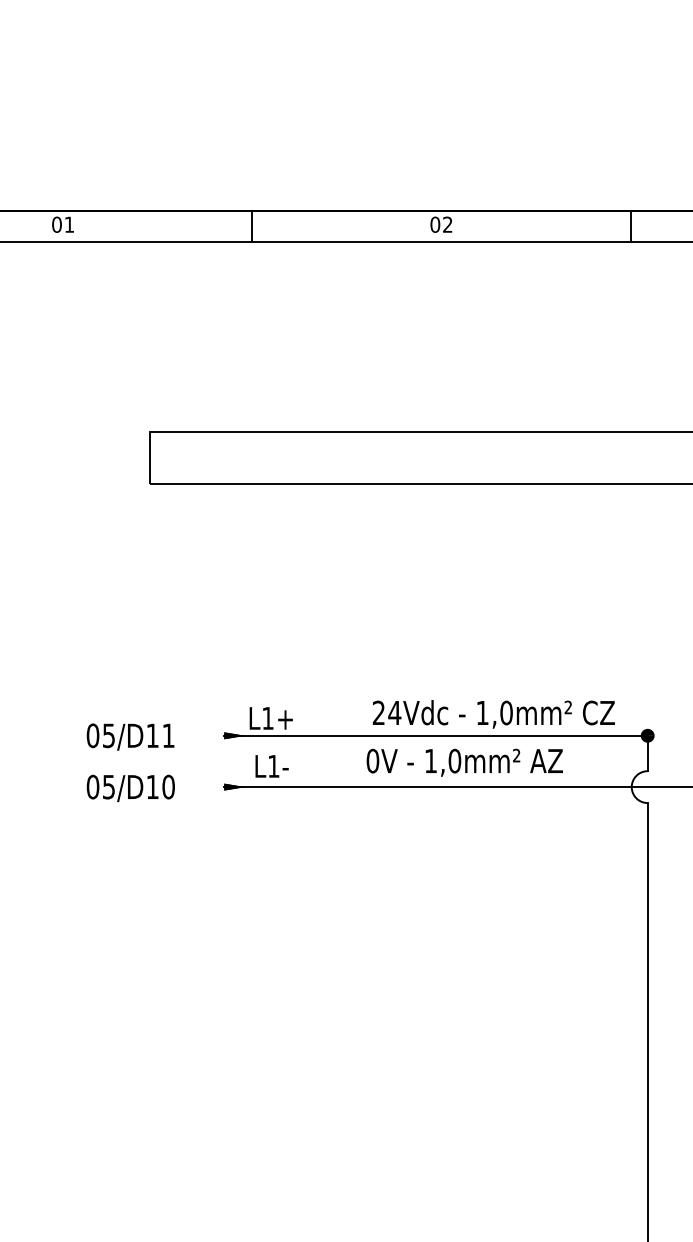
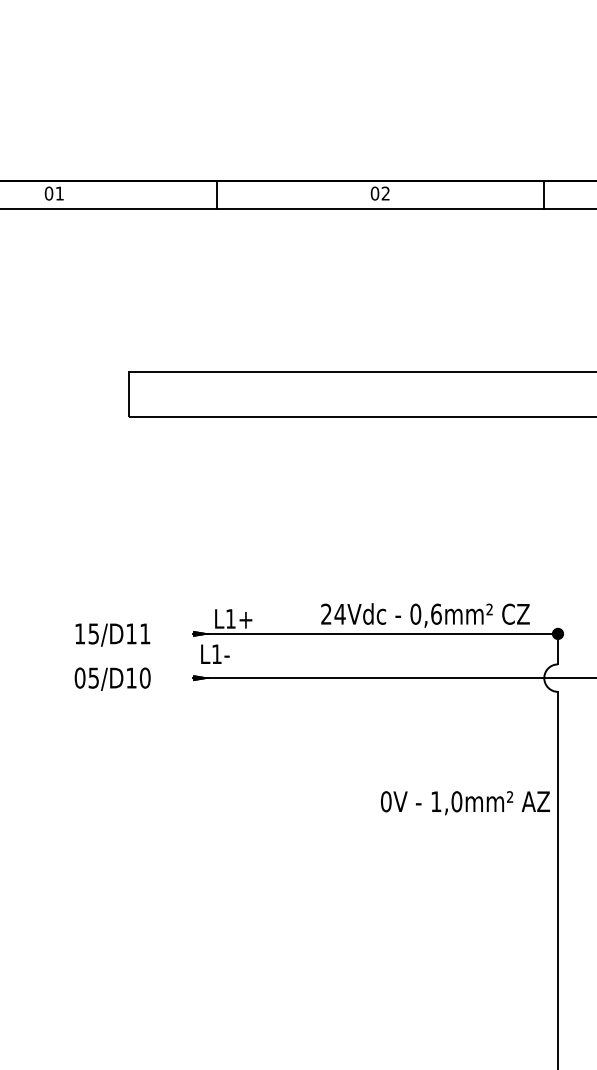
text: (493, 712) -> (425, 613), 1,0mm² -> 0,6mm²
text: (92, 735) -> (79, 633), 05/D11 -> 15/D11
text: (464, 763) -> (465, 803), moved
text: (272, 765) -> (215, 653), moved

